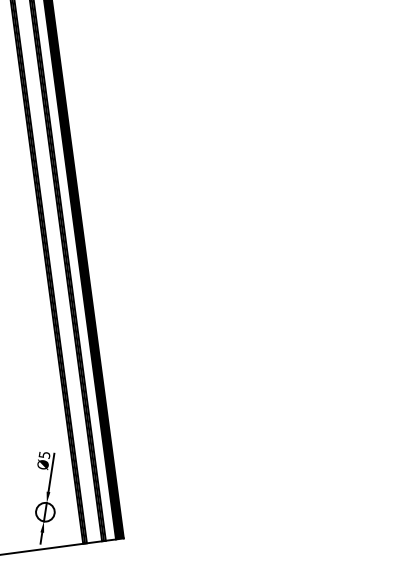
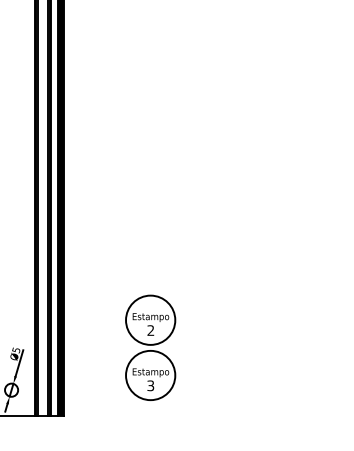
part: (233, 425) -> (150, 347), added

